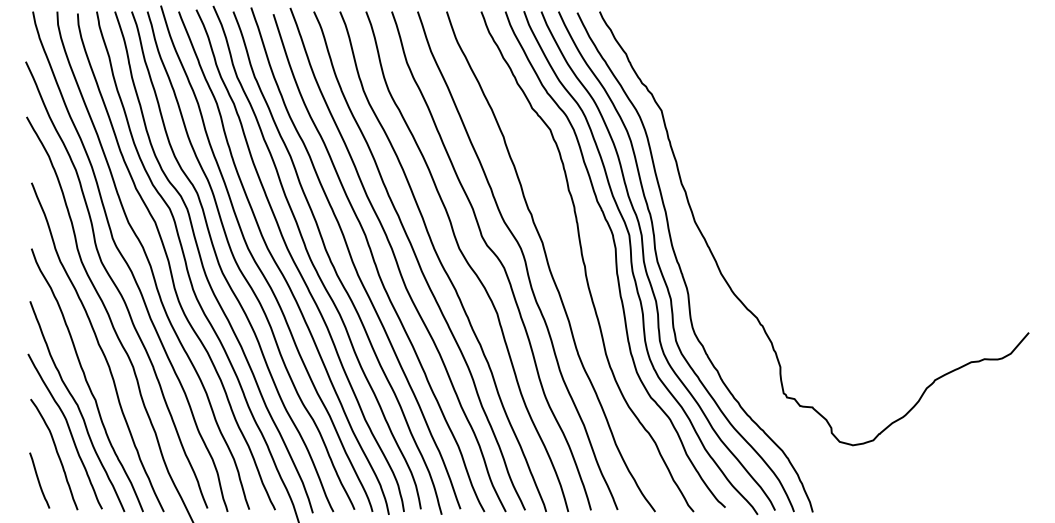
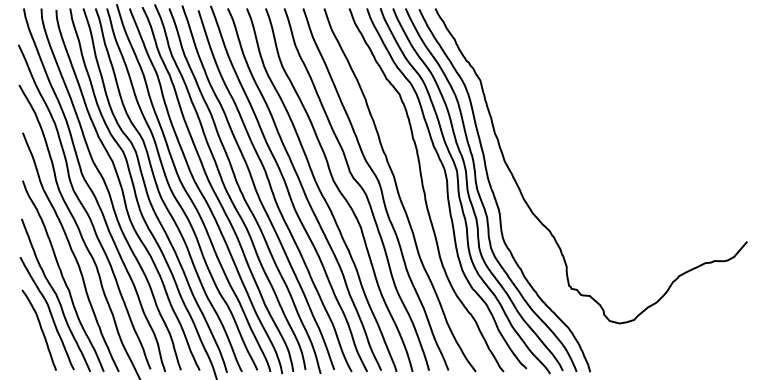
curve: (39, 479) -> (28, 348), removed

